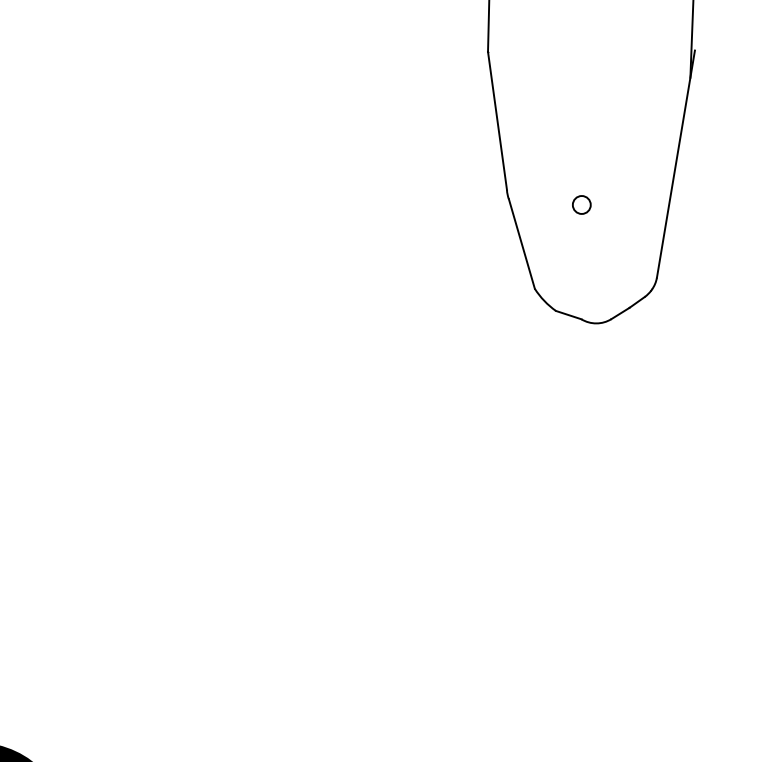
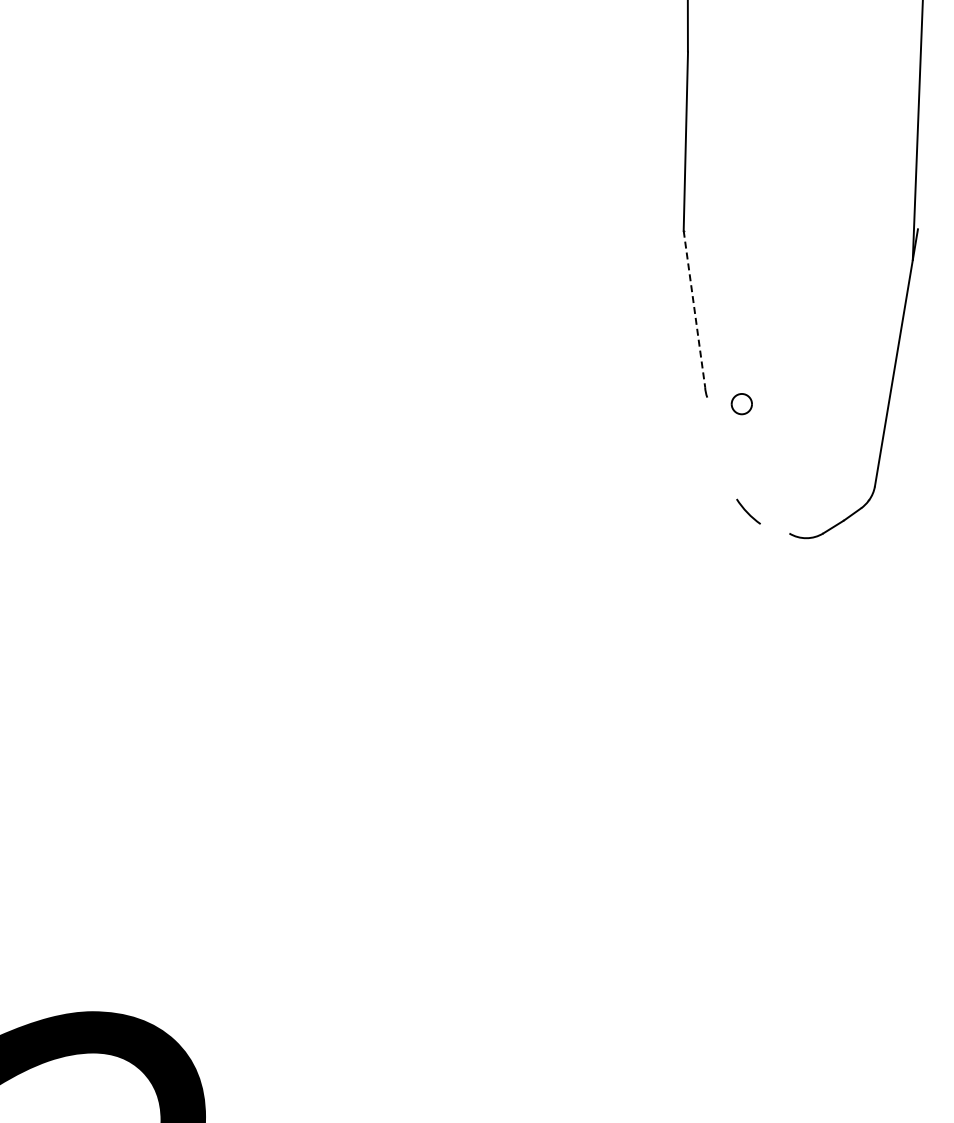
line: (497, 120) -> (694, 308), solid -> dashed
part: (581, 205) -> (741, 404), moved
line: (521, 244) -> (721, 448), removed
line: (568, 314) -> (774, 528), removed

